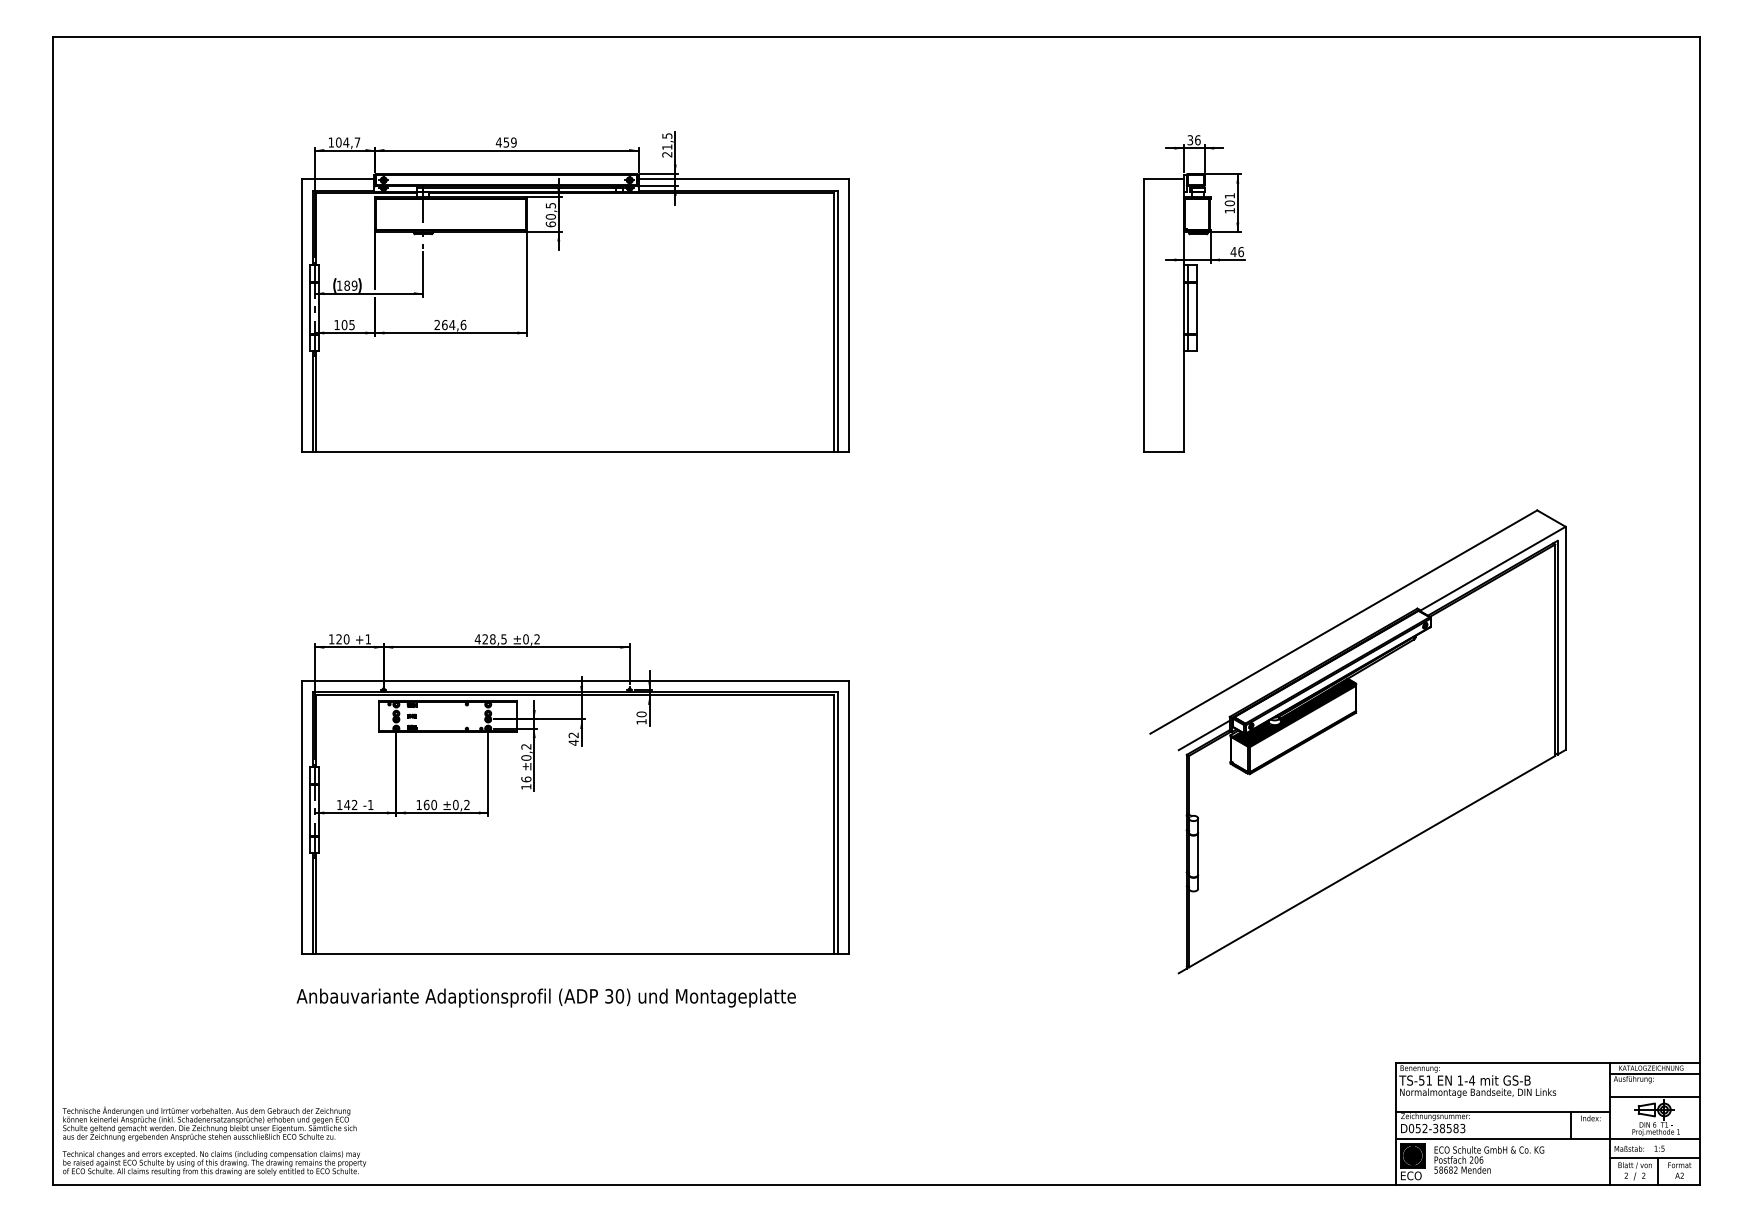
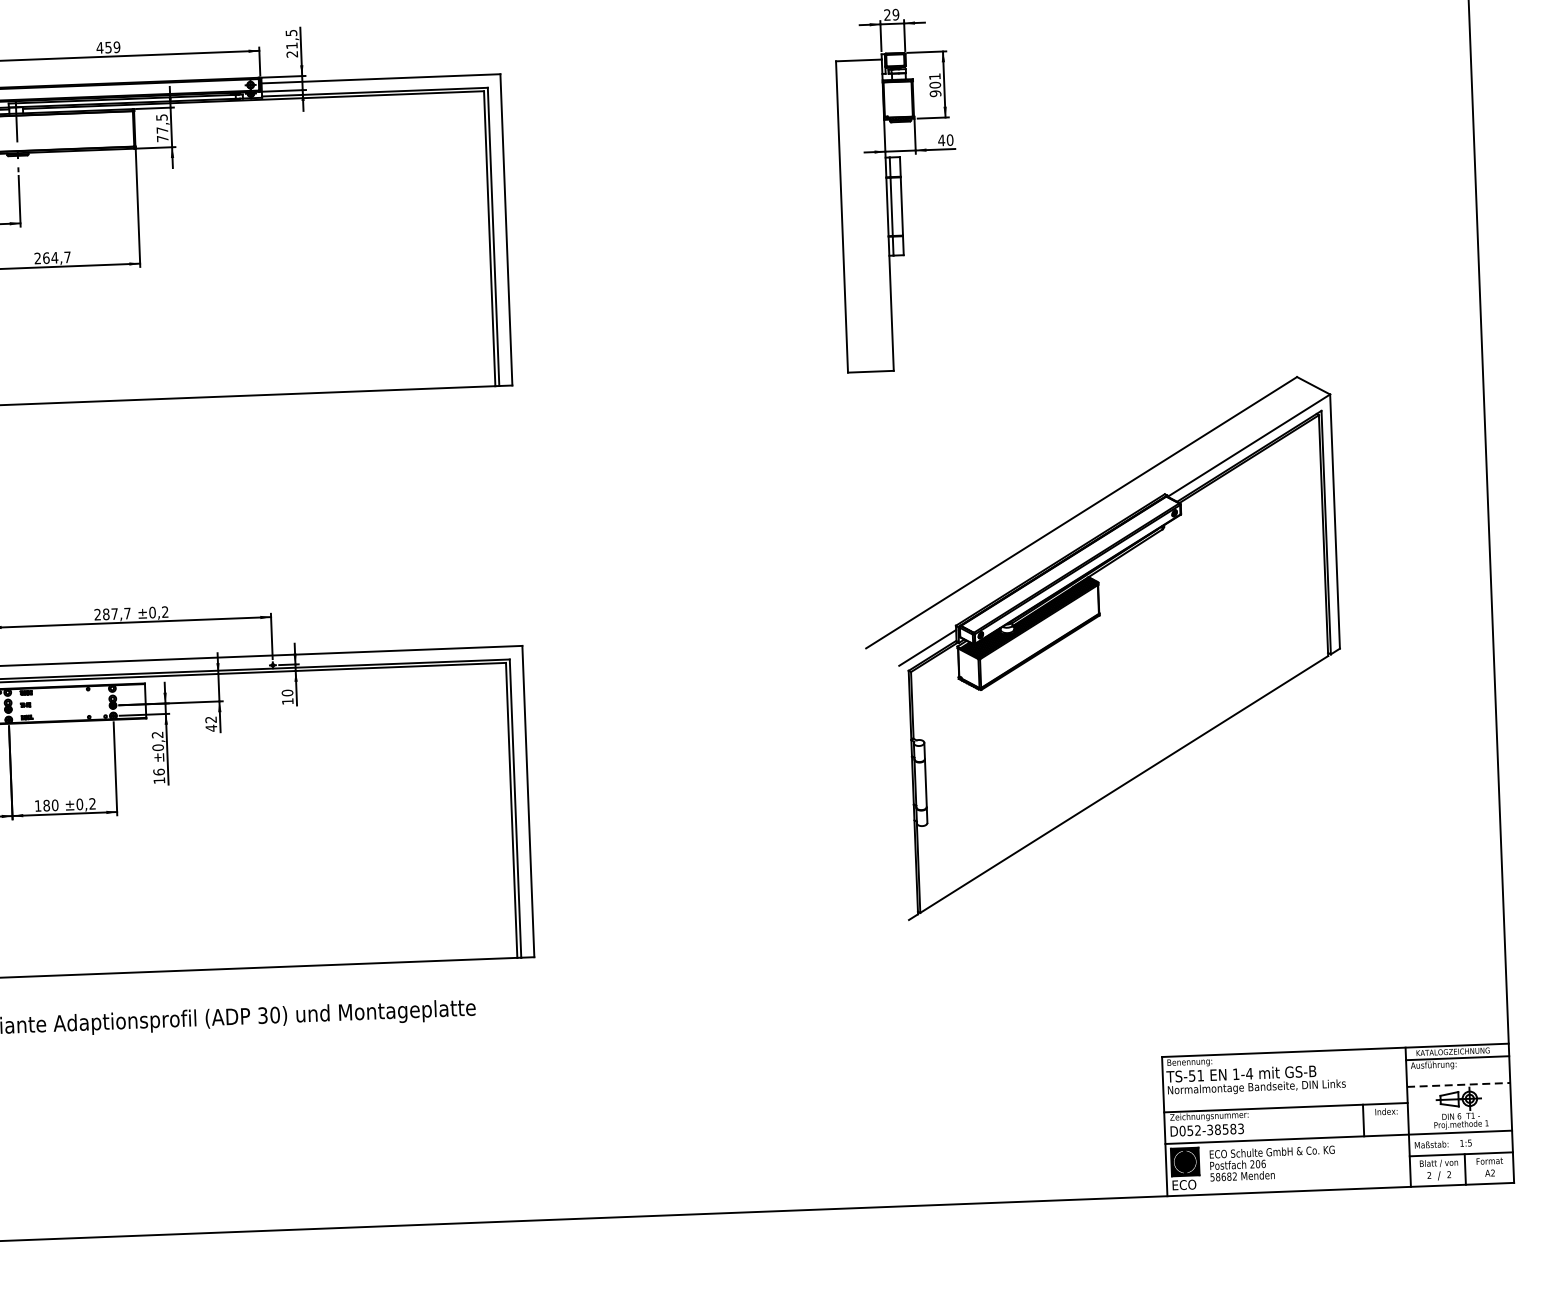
text: (1193, 140) -> (891, 15), 36 -> 29
text: (1229, 210) -> (935, 93), 101 -> 901
text: (550, 220) -> (162, 134), 60,5 -> 77,5
text: (1241, 251) -> (950, 139), 46 -> 40
text: (463, 324) -> (67, 256), 264,6 -> 264,7
text: (490, 639) -> (112, 614), 428,5 -> 287,7
part: (1357, 741) -> (1102, 648), moved
text: (426, 804) -> (46, 805), 160 -> 180
line: (1655, 1097) -> (1459, 1085), solid -> dashed

